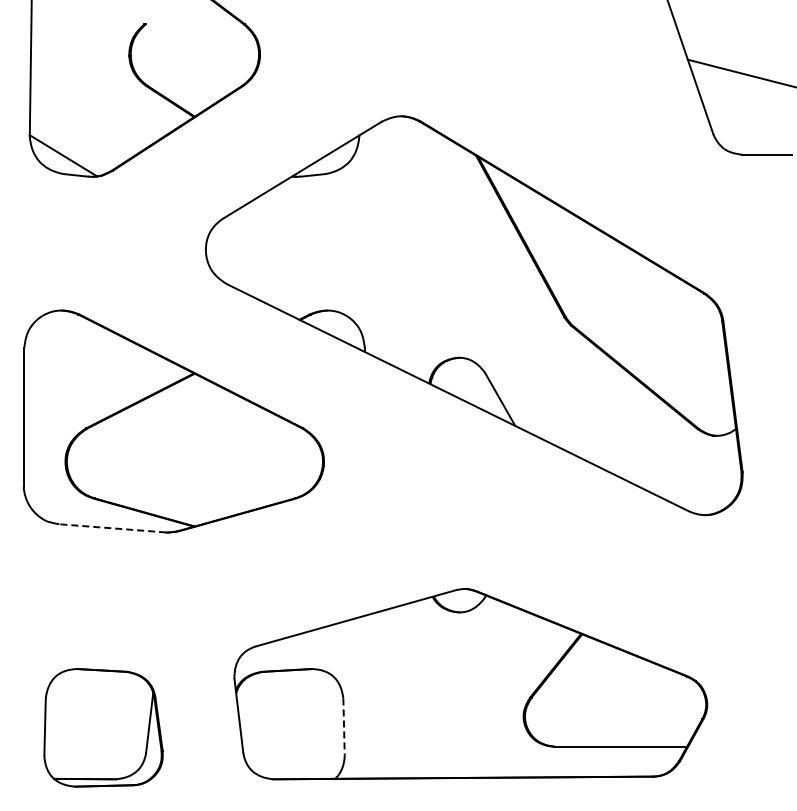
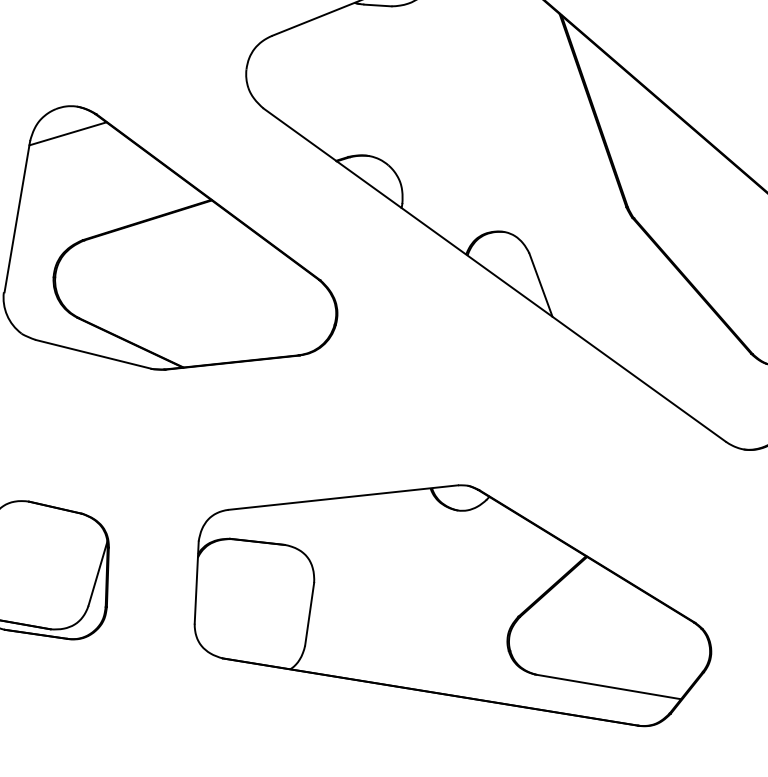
line: (56, 336) -> (67, 134), added
line: (112, 528) -> (93, 354), dashed -> solid
line: (344, 727) -> (310, 614), dashed -> solid

